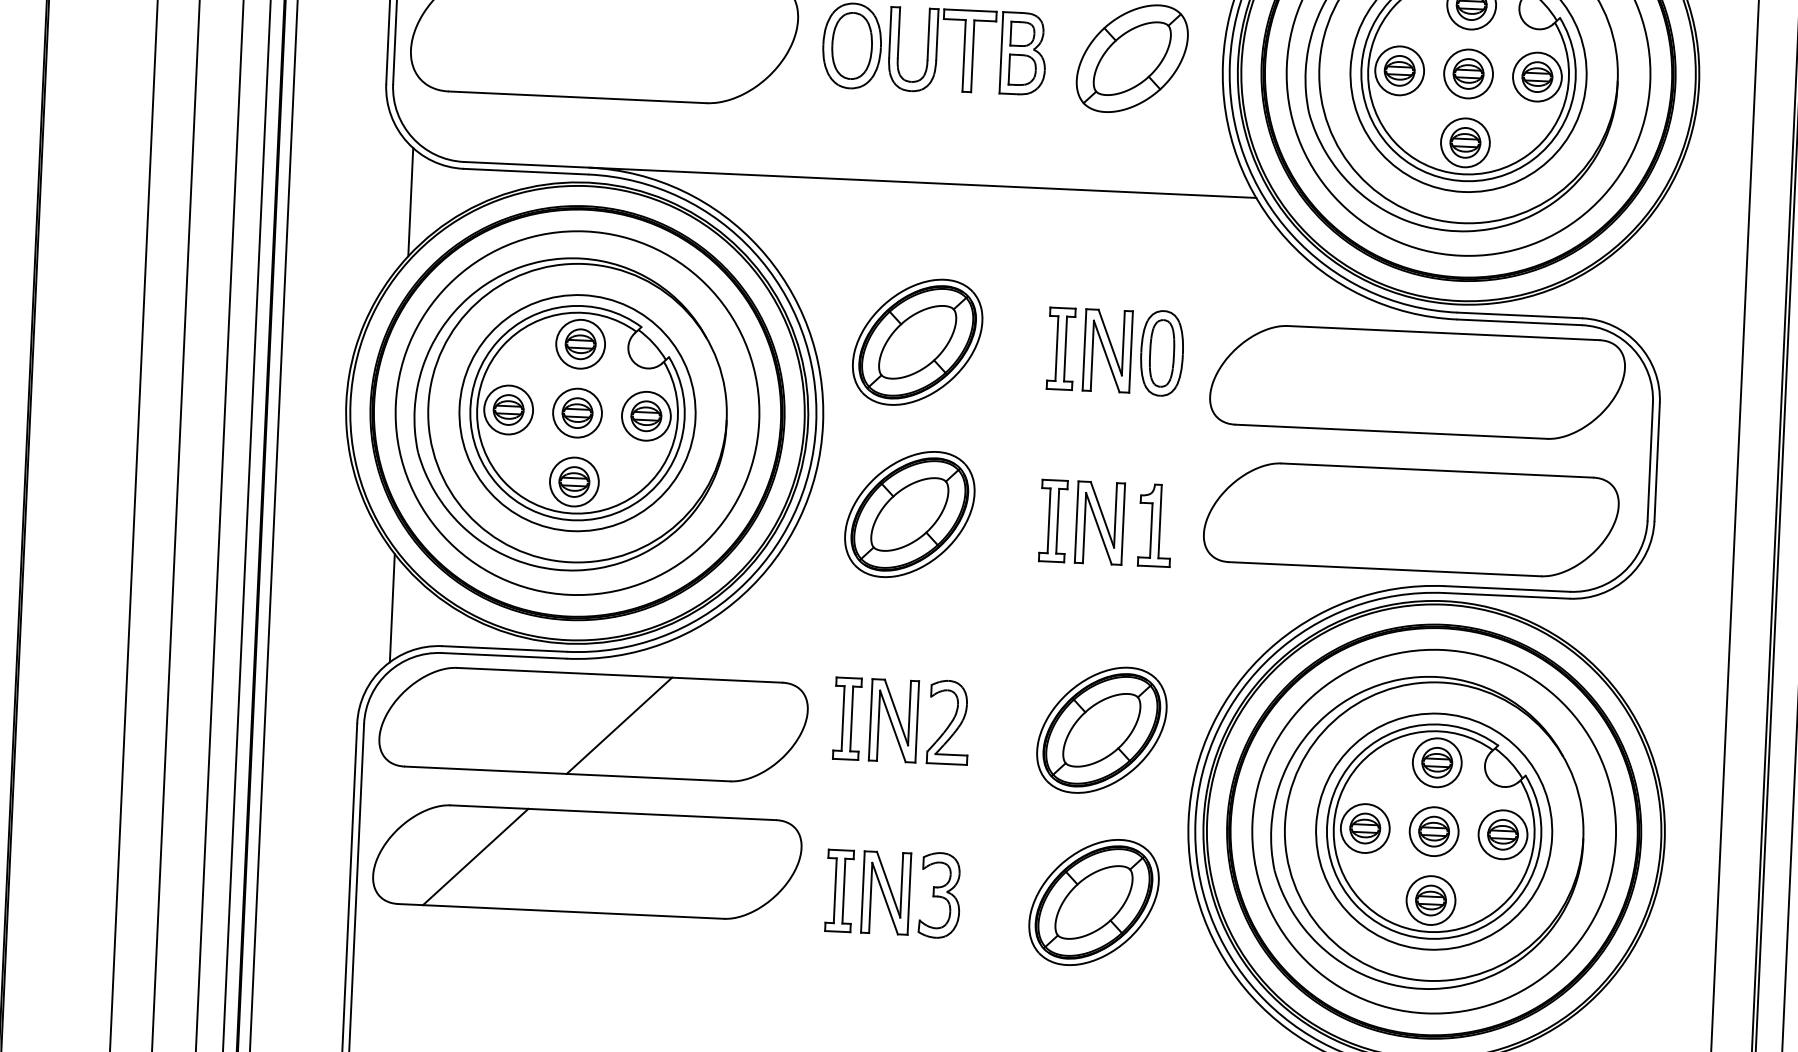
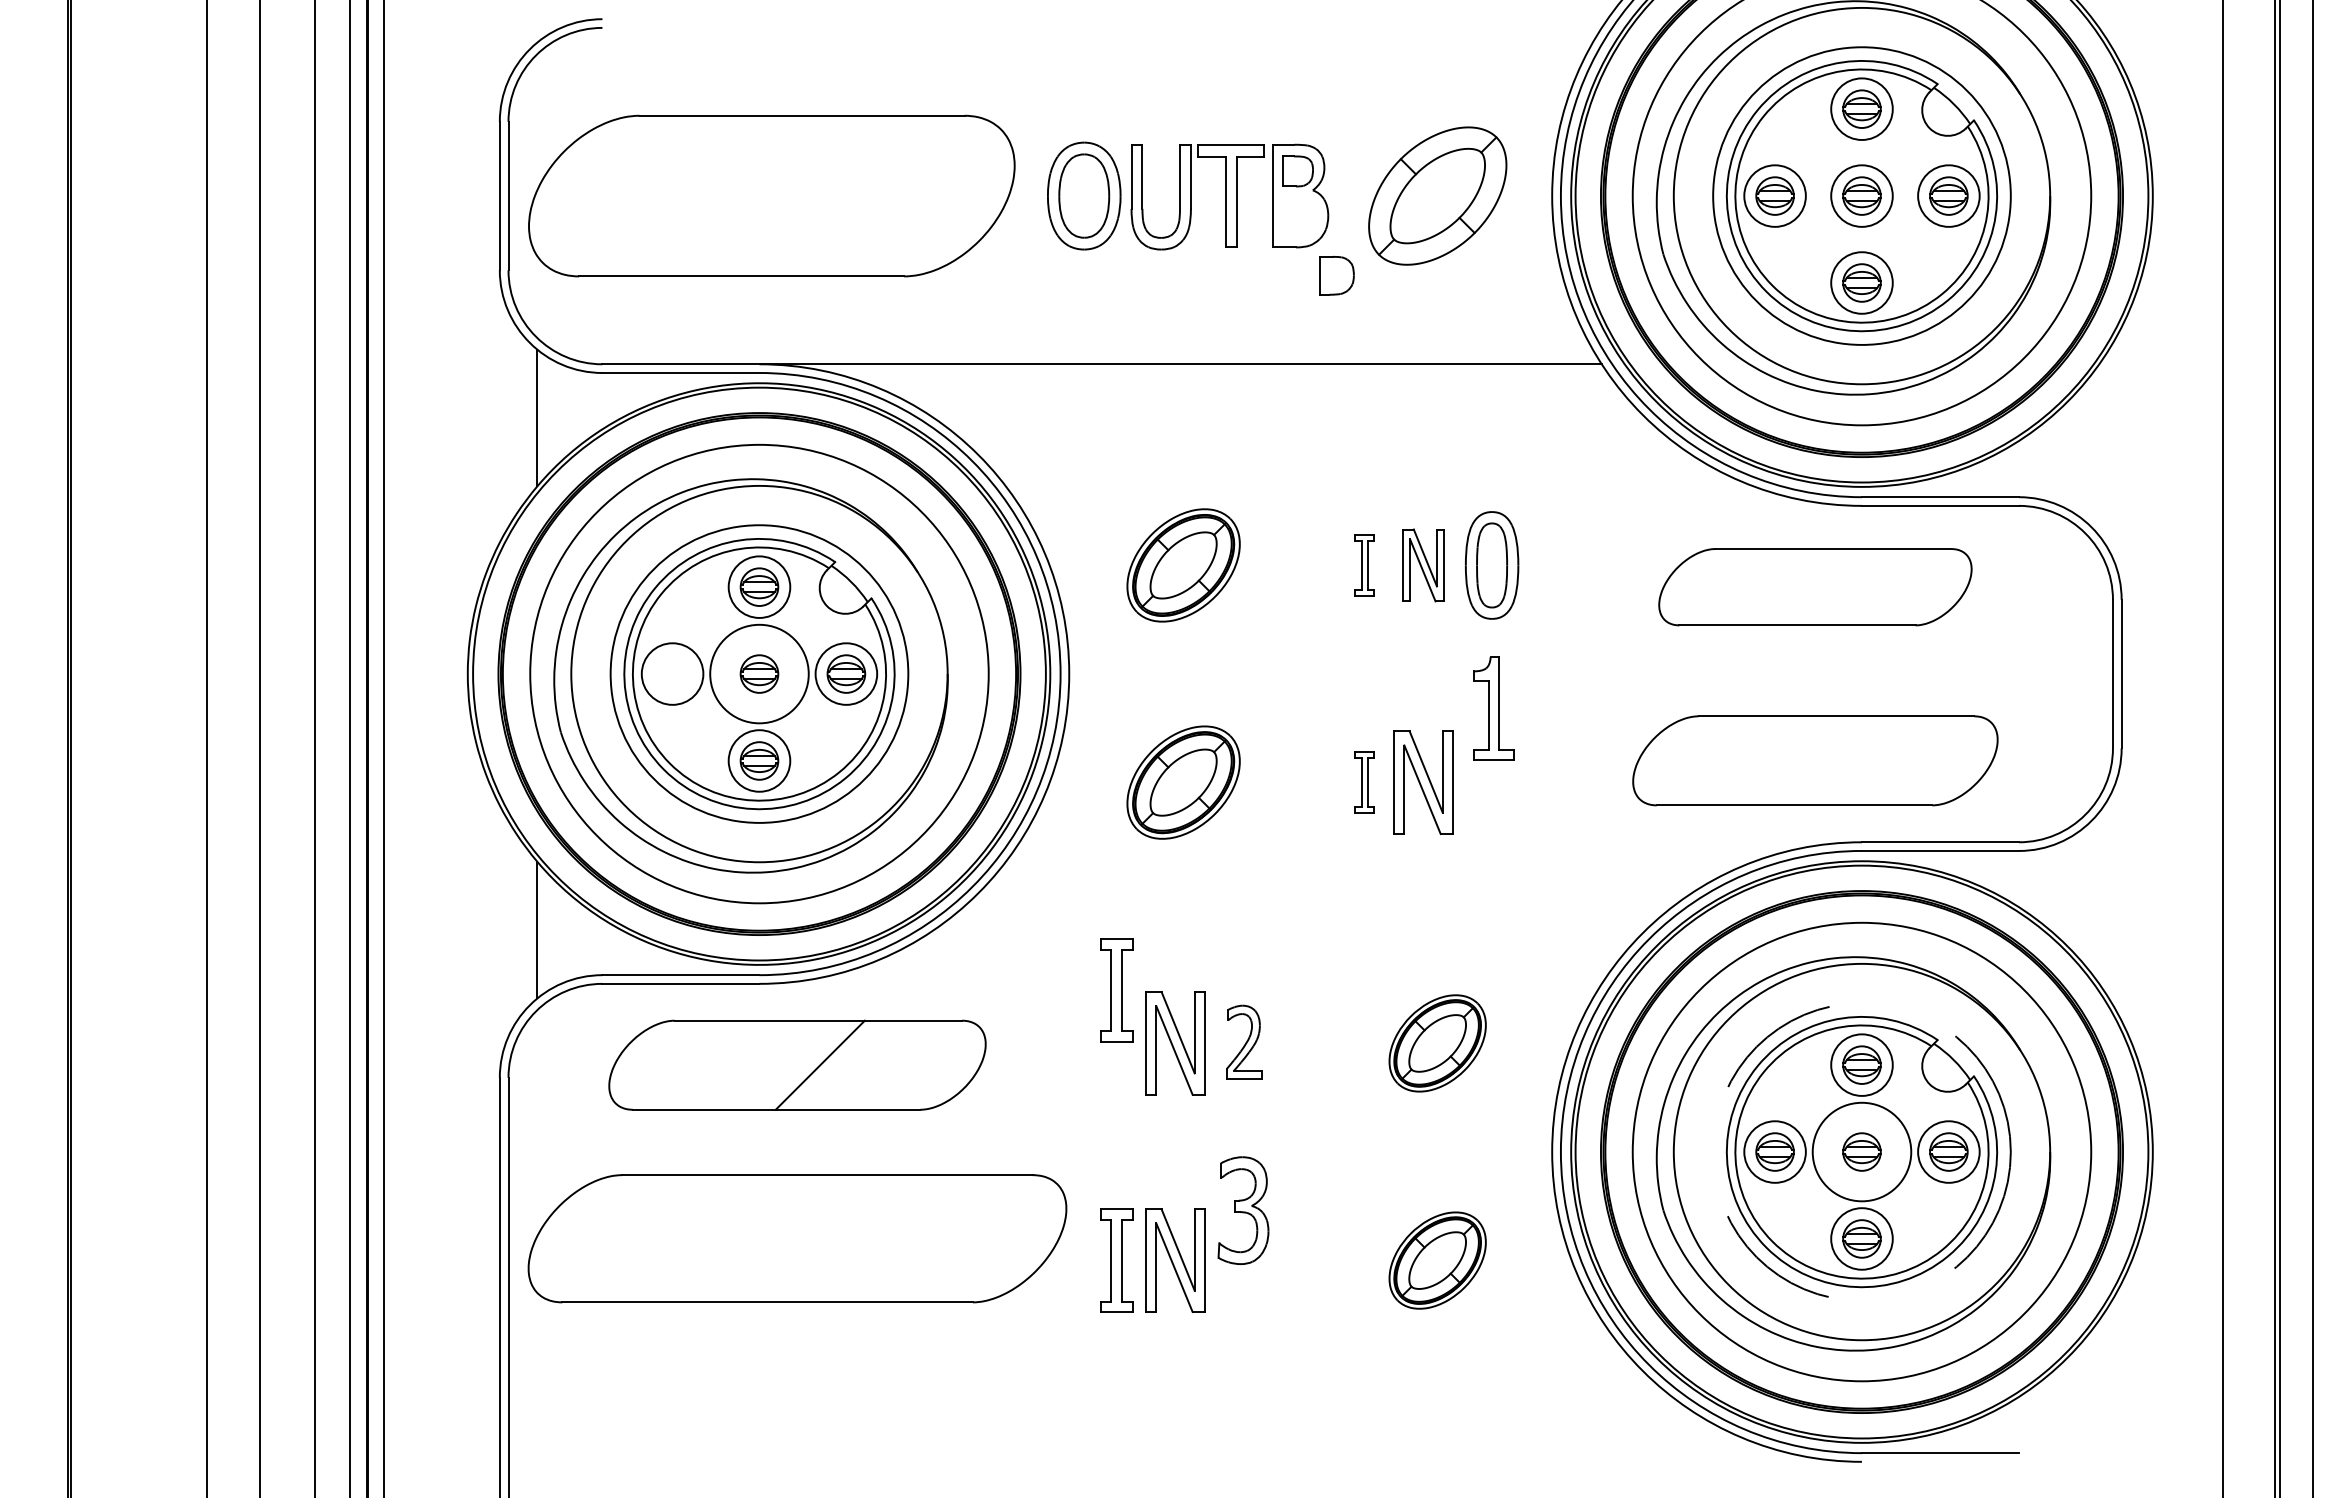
part: (1022, 69) -> (1336, 275), moved
part: (917, 342) -> (1183, 565), size x0.7
part: (1060, 348) -> (1364, 565), size x0.6
part: (1107, 351) -> (1423, 565), size x0.7
part: (1417, 381) -> (1815, 586), size x0.6
part: (508, 409) -> (672, 673), removed
circle: (577, 412) -> (759, 673), size x1.6
part: (909, 514) -> (1183, 782), size x0.7
part: (1411, 519) -> (1815, 760), size x0.7
part: (1053, 520) -> (1364, 782), size x0.6
part: (1155, 525) -> (1493, 708), moved
part: (847, 718) -> (1116, 990), moved
part: (948, 722) -> (1244, 1042), size x0.7
part: (593, 723) -> (797, 1064), size x0.7
part: (1101, 730) -> (1437, 1043), size x0.6
circle: (1433, 831) -> (1861, 1151), size x1.6
circle: (1433, 831) -> (1861, 1151), solid -> dashed
line: (475, 856) -> (656, 1238), removed
part: (940, 895) -> (1243, 1210), moved
part: (1093, 902) -> (1437, 1260), size x0.6

